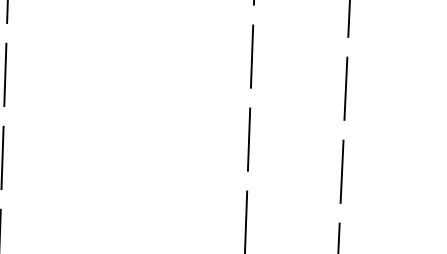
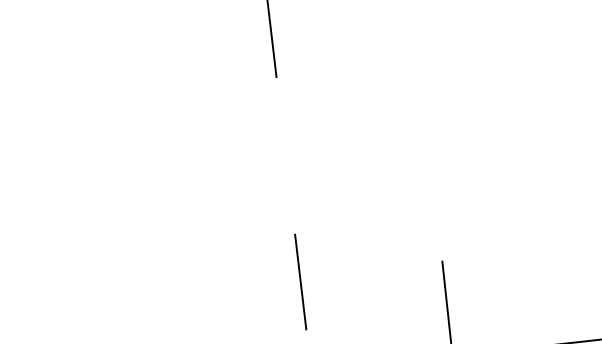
line: (345, 88) -> (419, 56), removed
line: (248, 139) -> (284, 155), removed
line: (341, 171) -> (432, 182), removed

